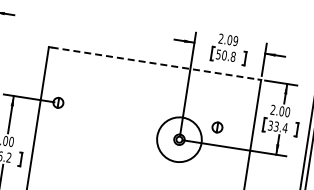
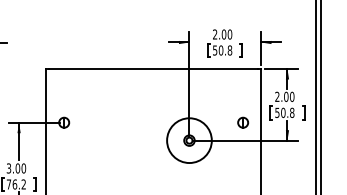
text: (235, 40) -> (229, 34), 2.09 -> 2.00
line: (154, 63) -> (153, 69), dashed -> solid
text: (277, 126) -> (284, 112), 33.4 -> 50.8
part: (217, 127) -> (243, 122), moved

